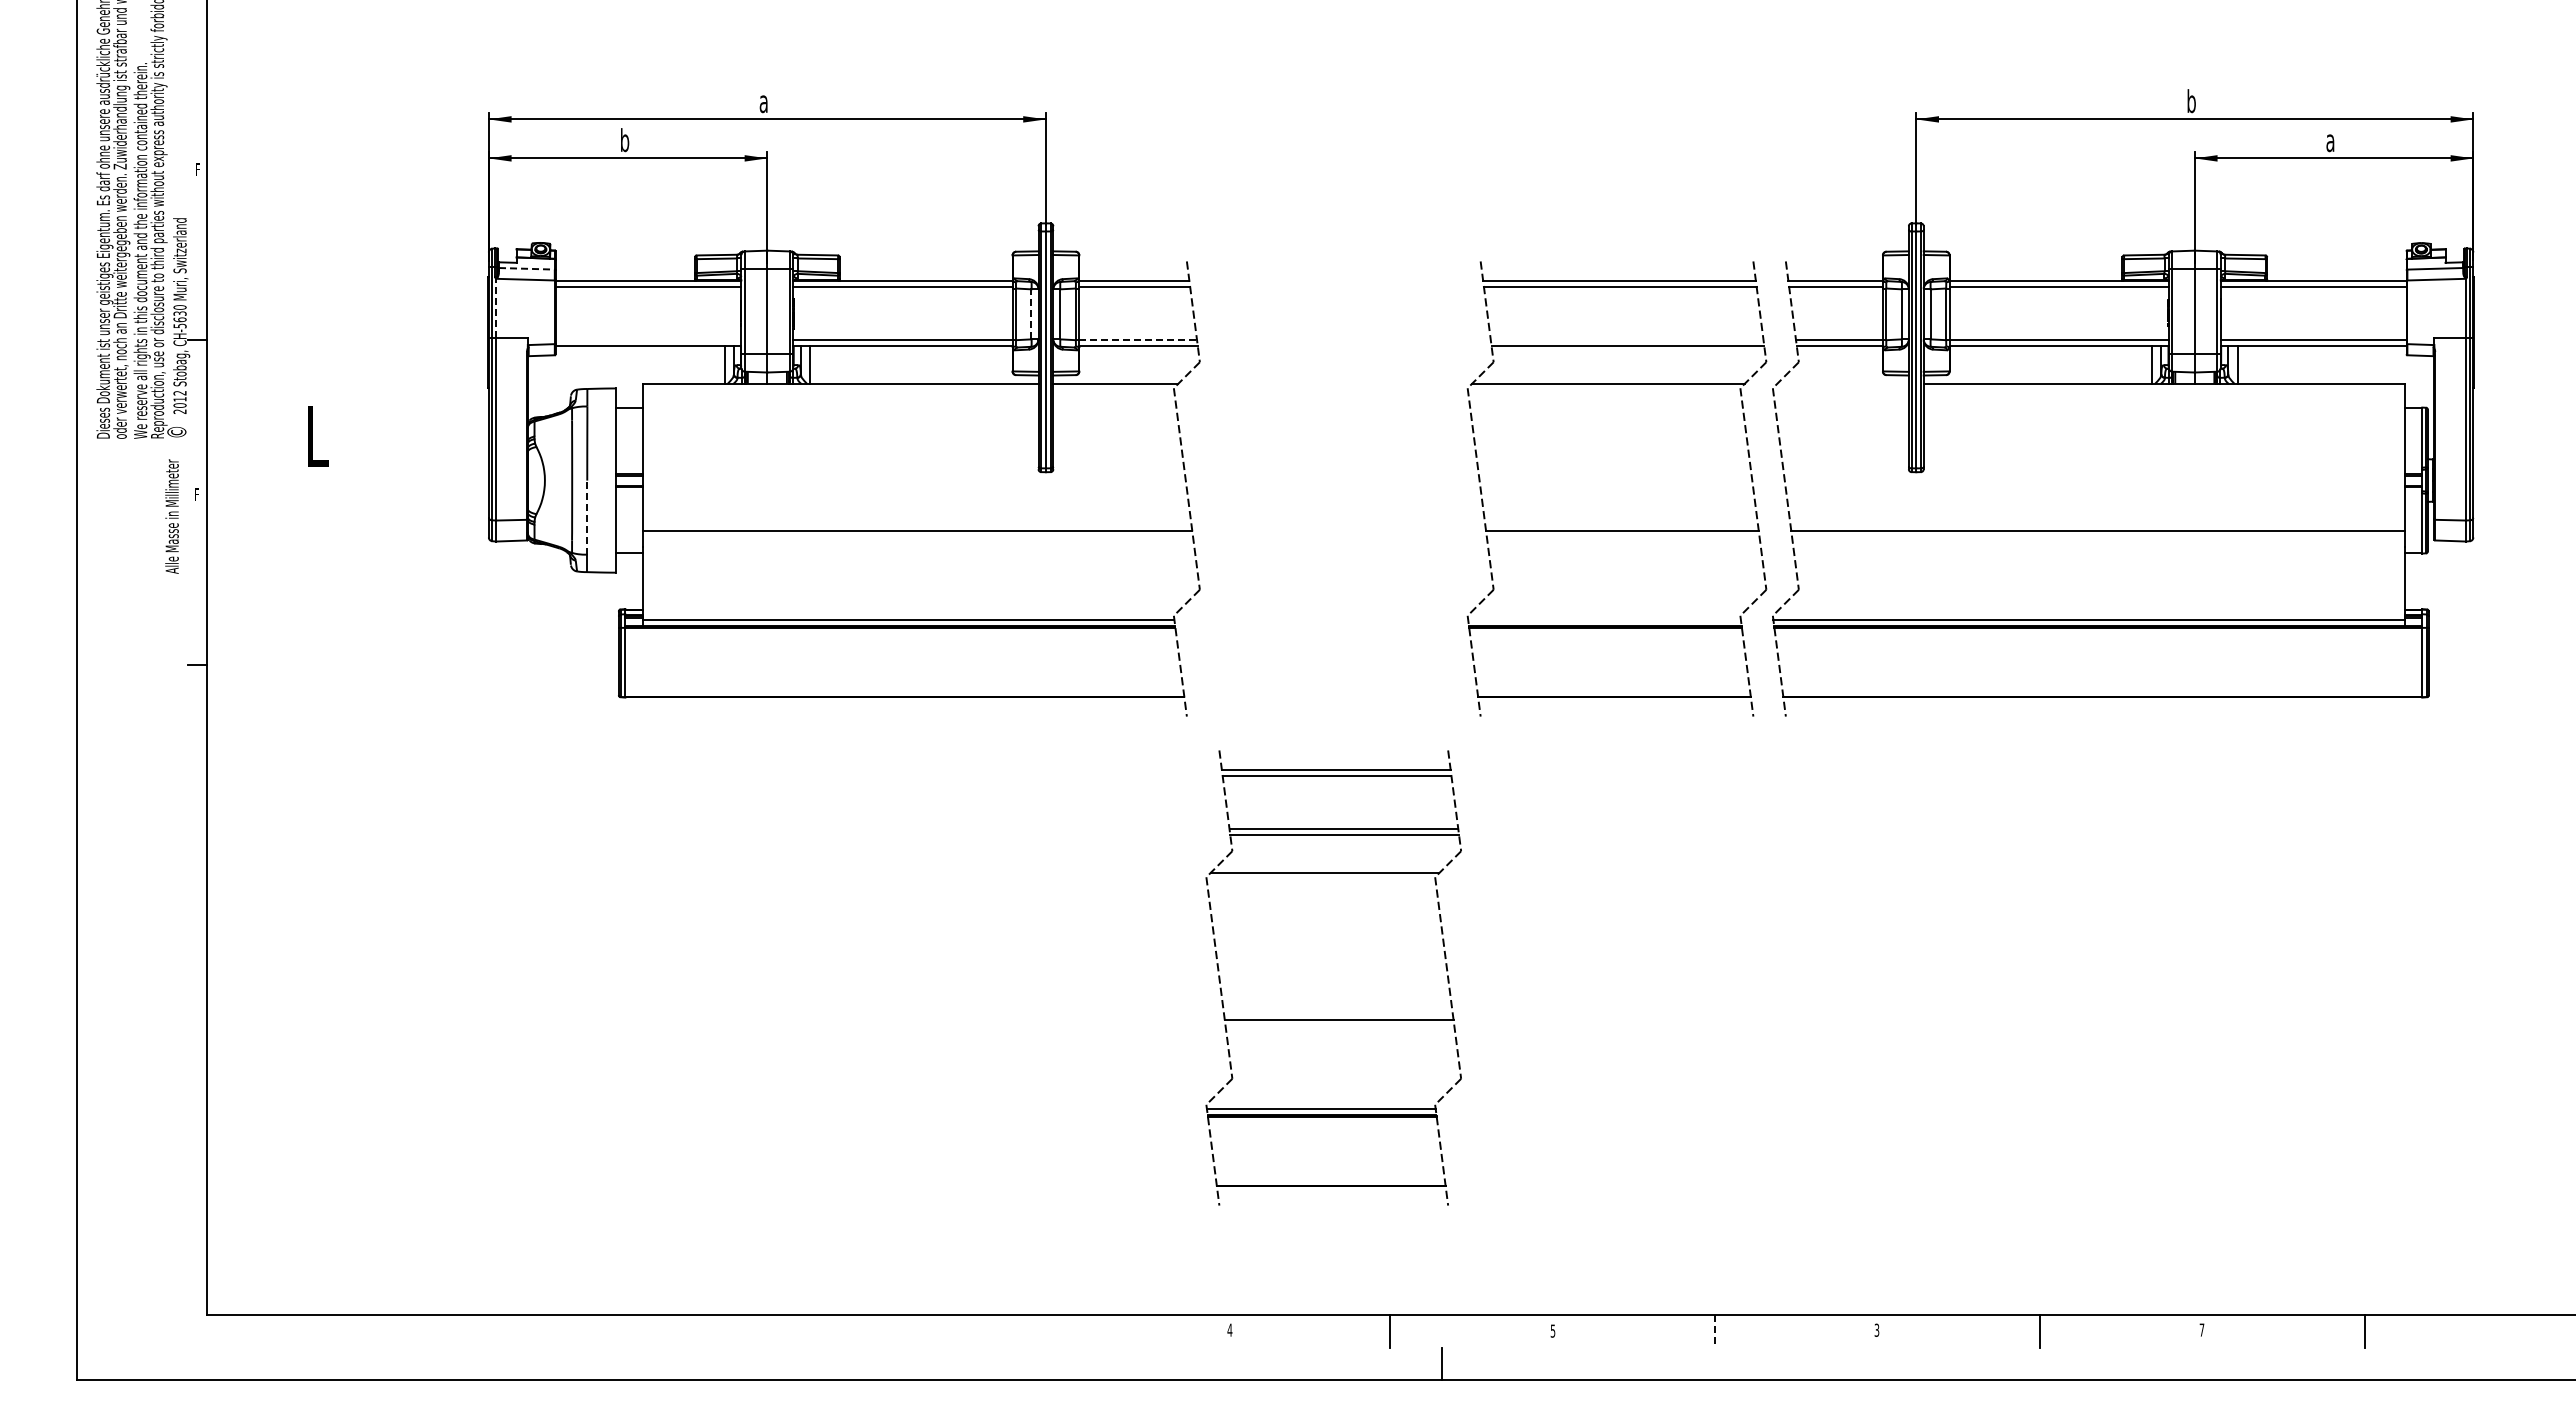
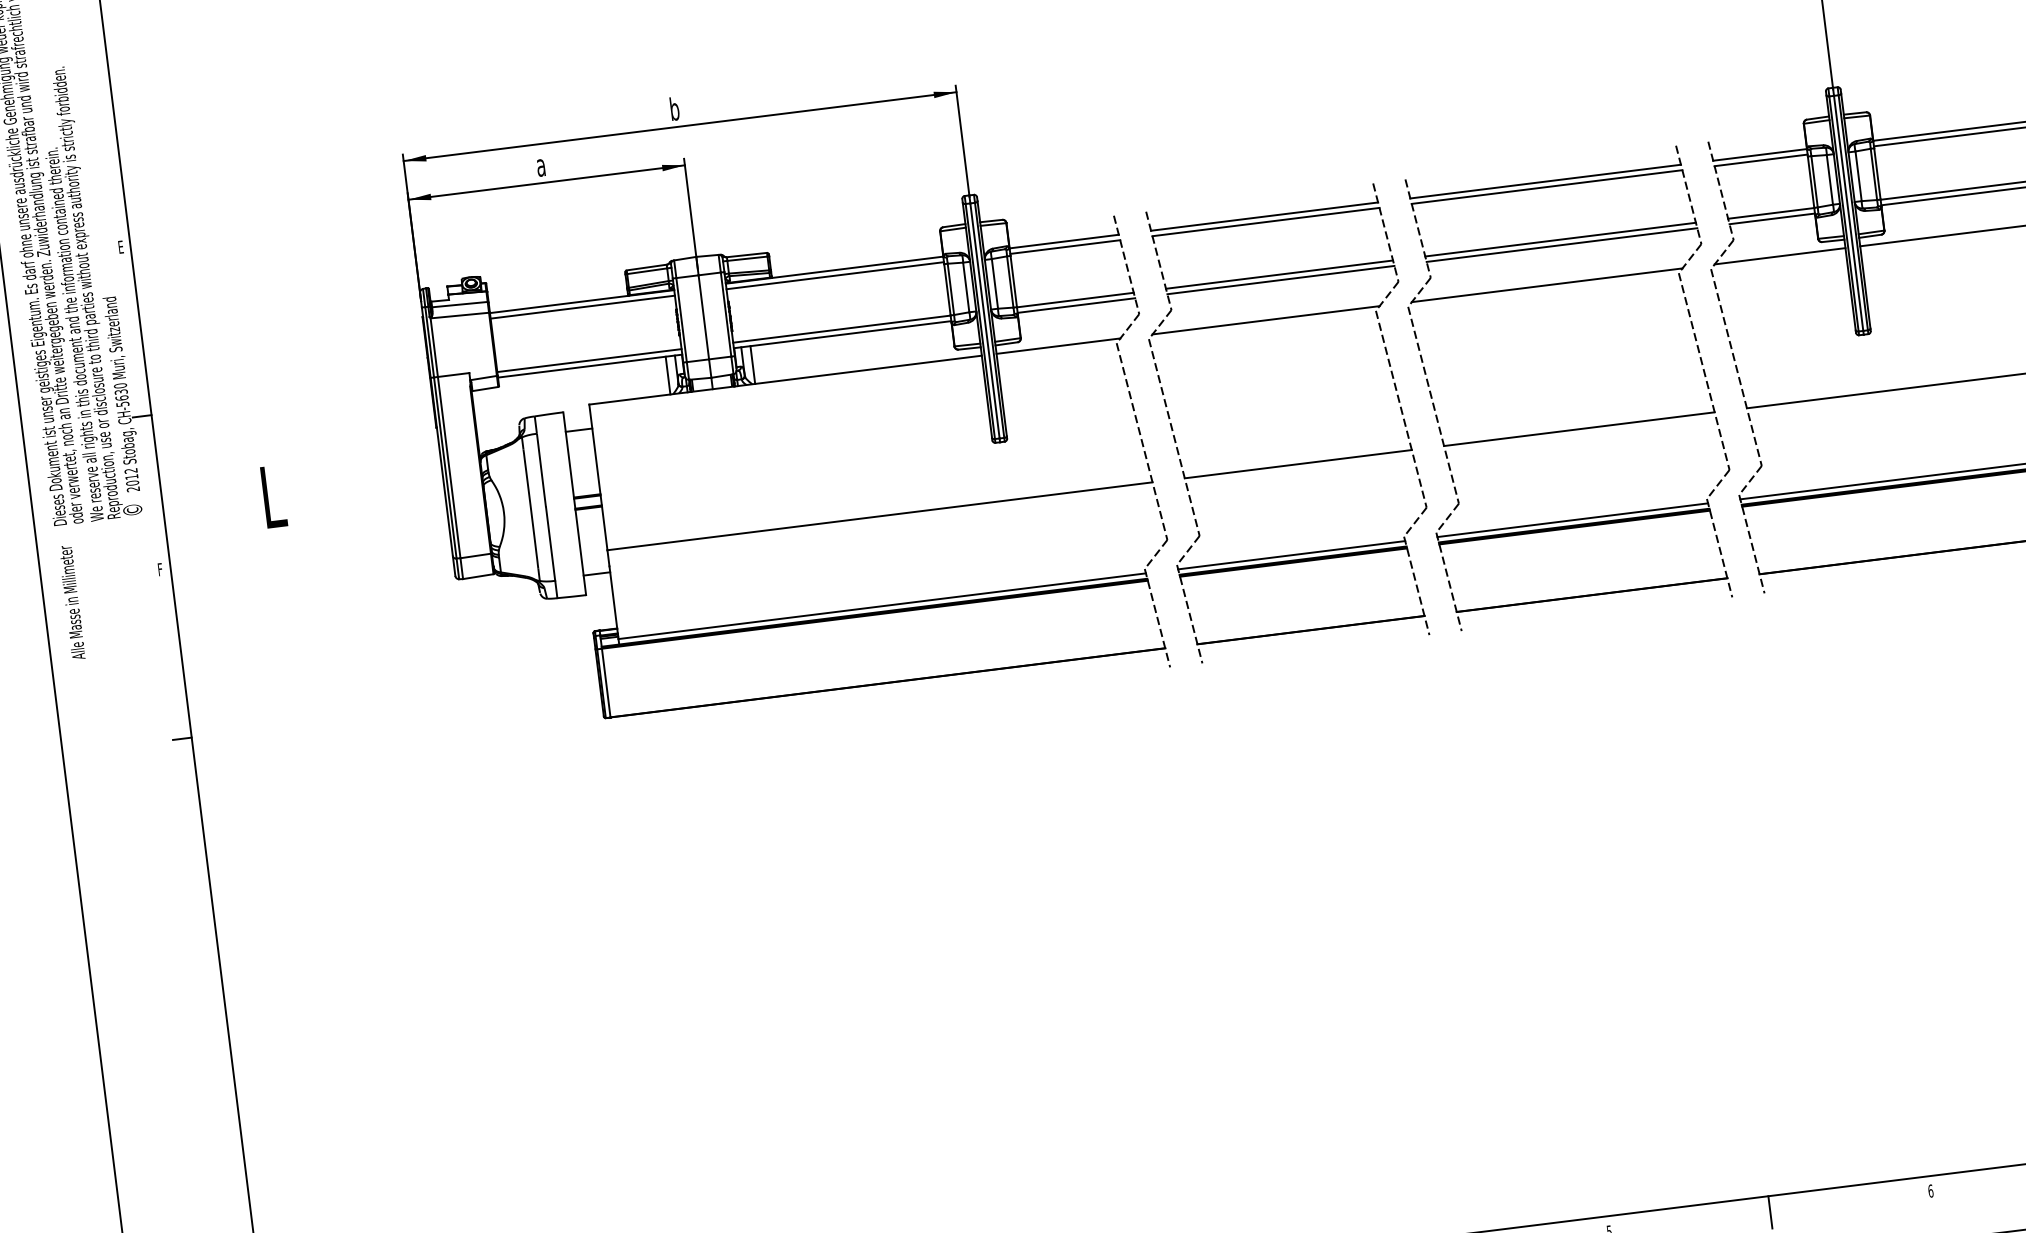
text: (763, 101) -> (674, 109), a -> b
text: (624, 140) -> (540, 165), b -> a
text: (197, 169) -> (120, 246), F -> E
line: (526, 268) -> (459, 304), dashed -> solid
line: (496, 308) -> (434, 347), dashed -> solid
line: (1031, 313) -> (966, 286), dashed -> solid
line: (648, 340) -> (589, 360), added
line: (1138, 340) -> (1075, 300), dashed -> solid
line: (1626, 340) -> (1559, 239), added
line: (1842, 384) -> (1779, 256), added
text: (171, 516) -> (71, 602), moved
line: (587, 517) -> (550, 543), dashed -> solid
line: (1604, 620) -> (1572, 520), added
part: (1333, 1019) -> (1292, 464), moved
text: (1876, 1329) -> (1930, 1190), 3 -> 6
line: (1715, 1332) -> (1770, 1213), dashed -> solid

